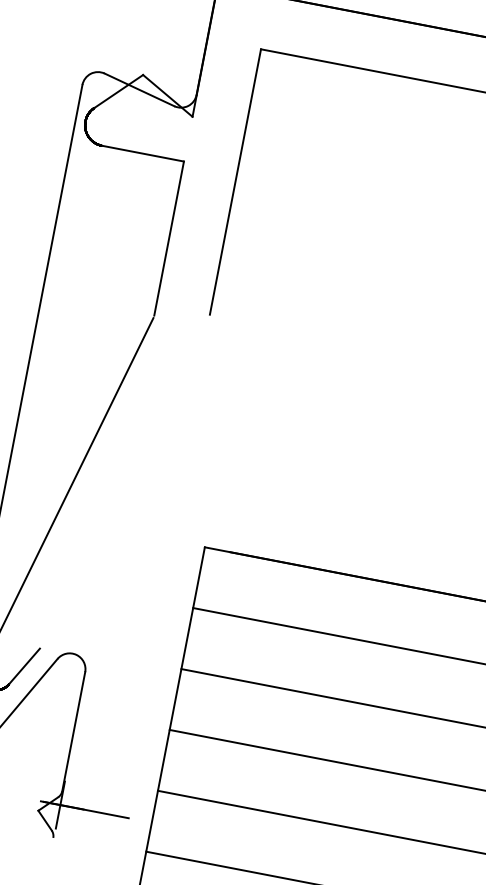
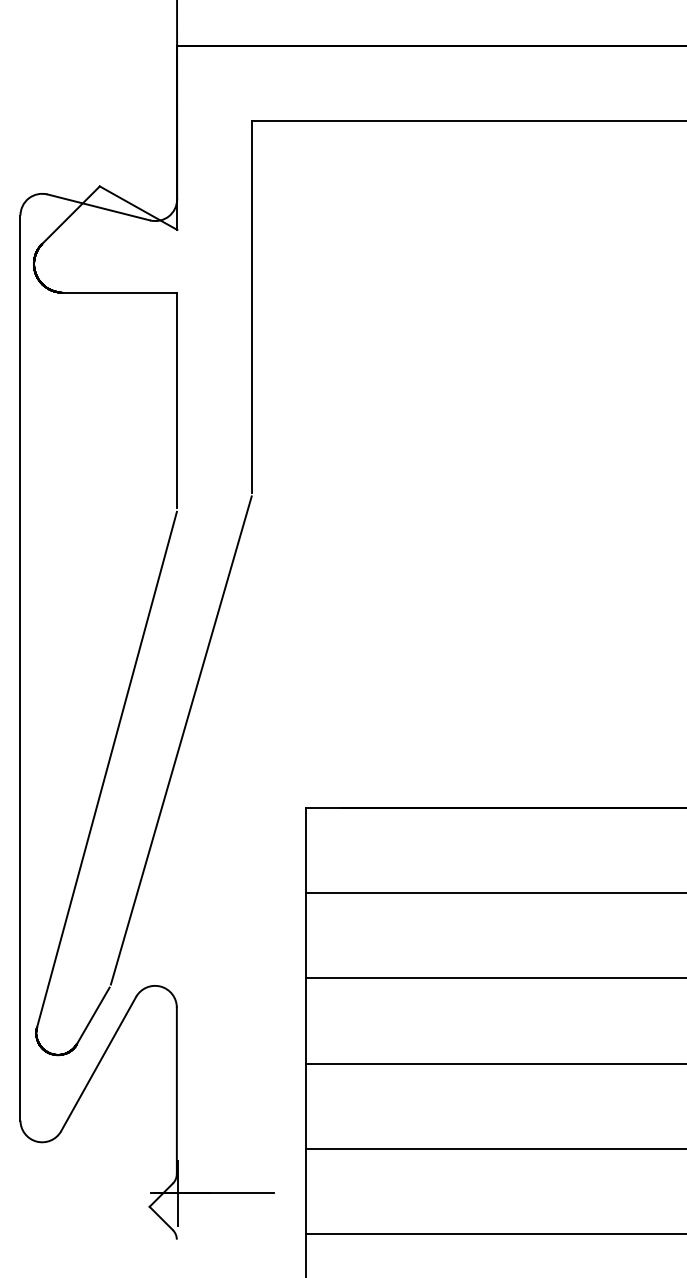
line: (124, 481) -> (180, 740), added

